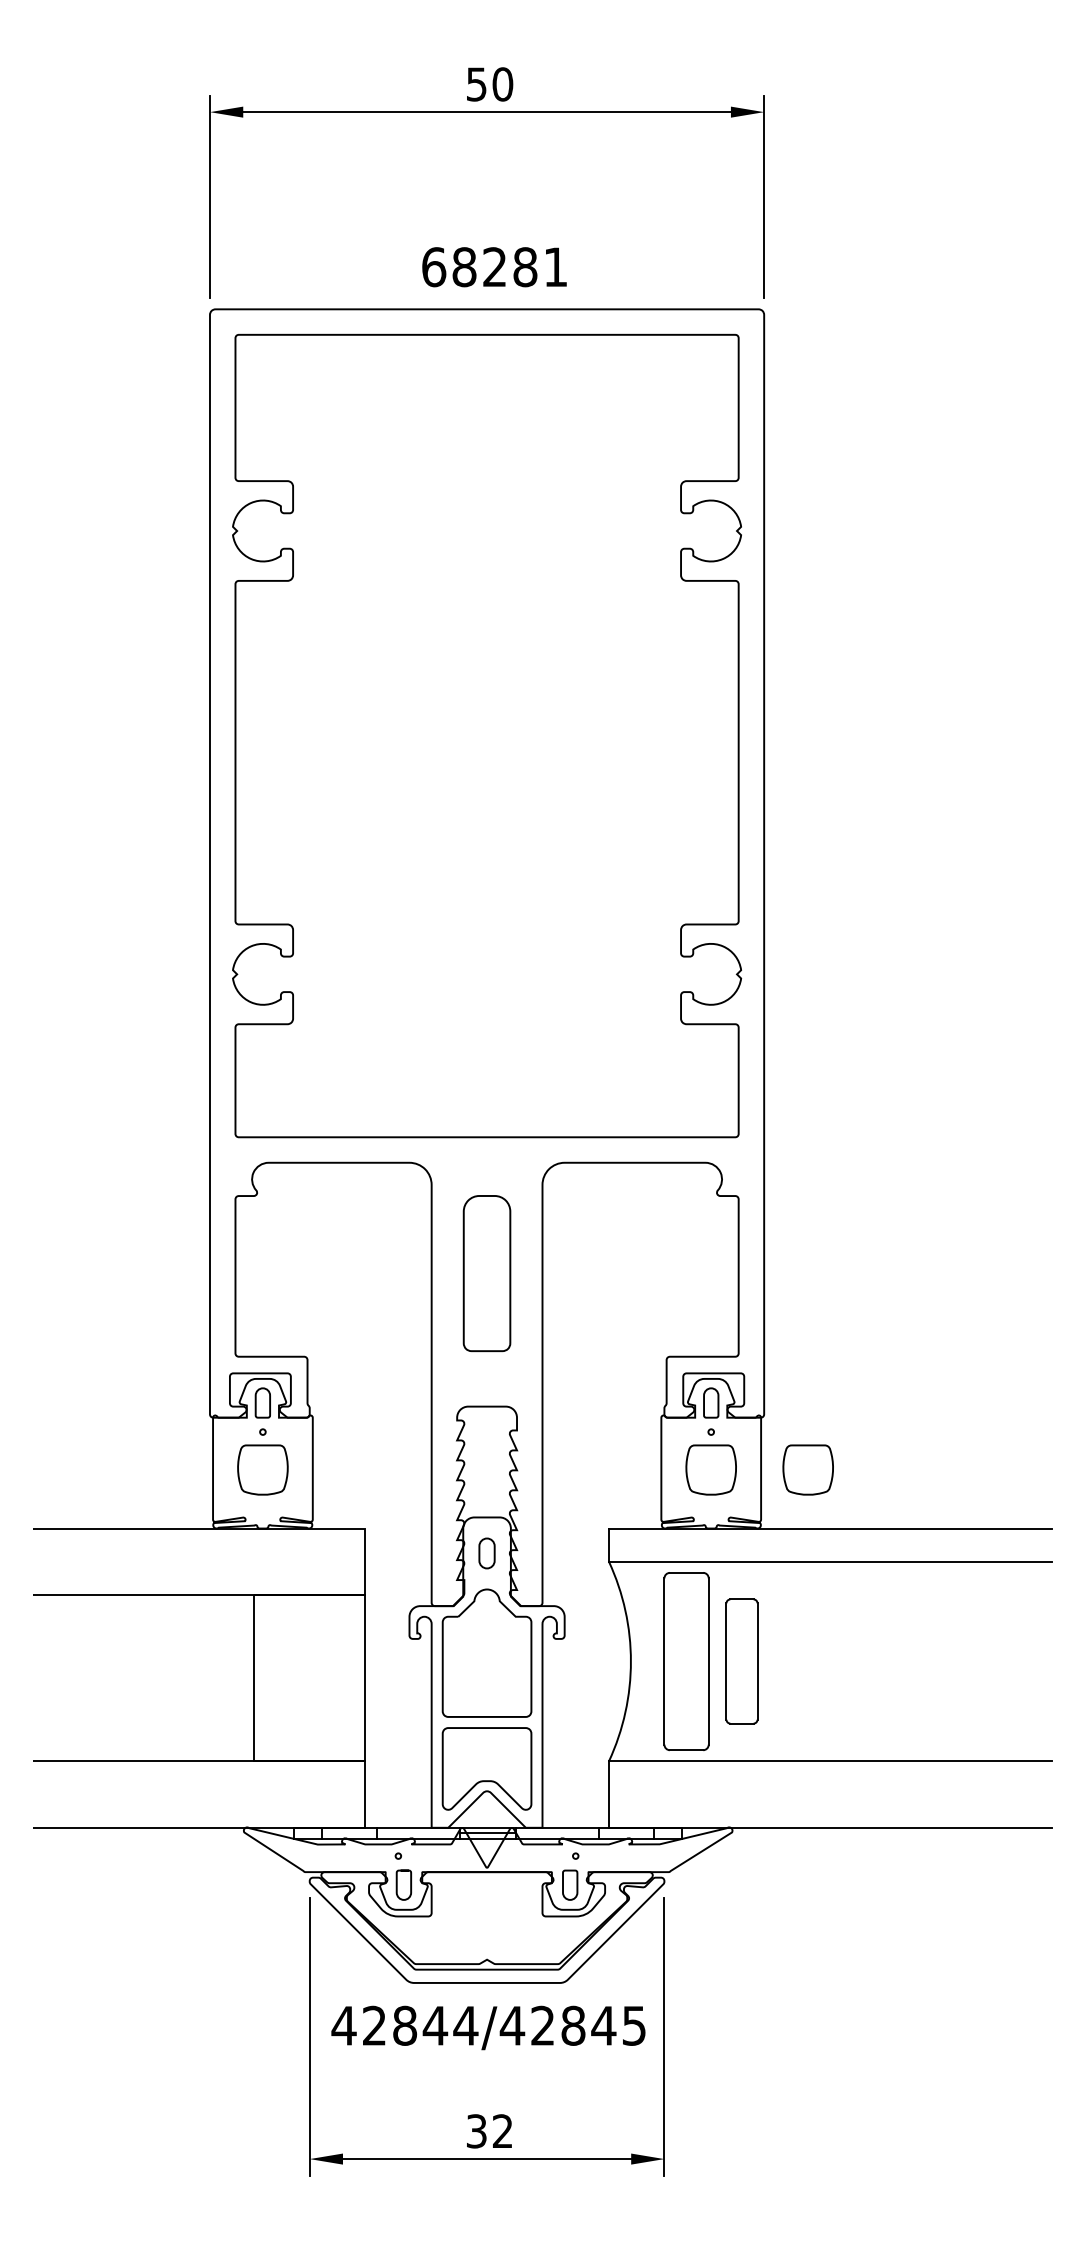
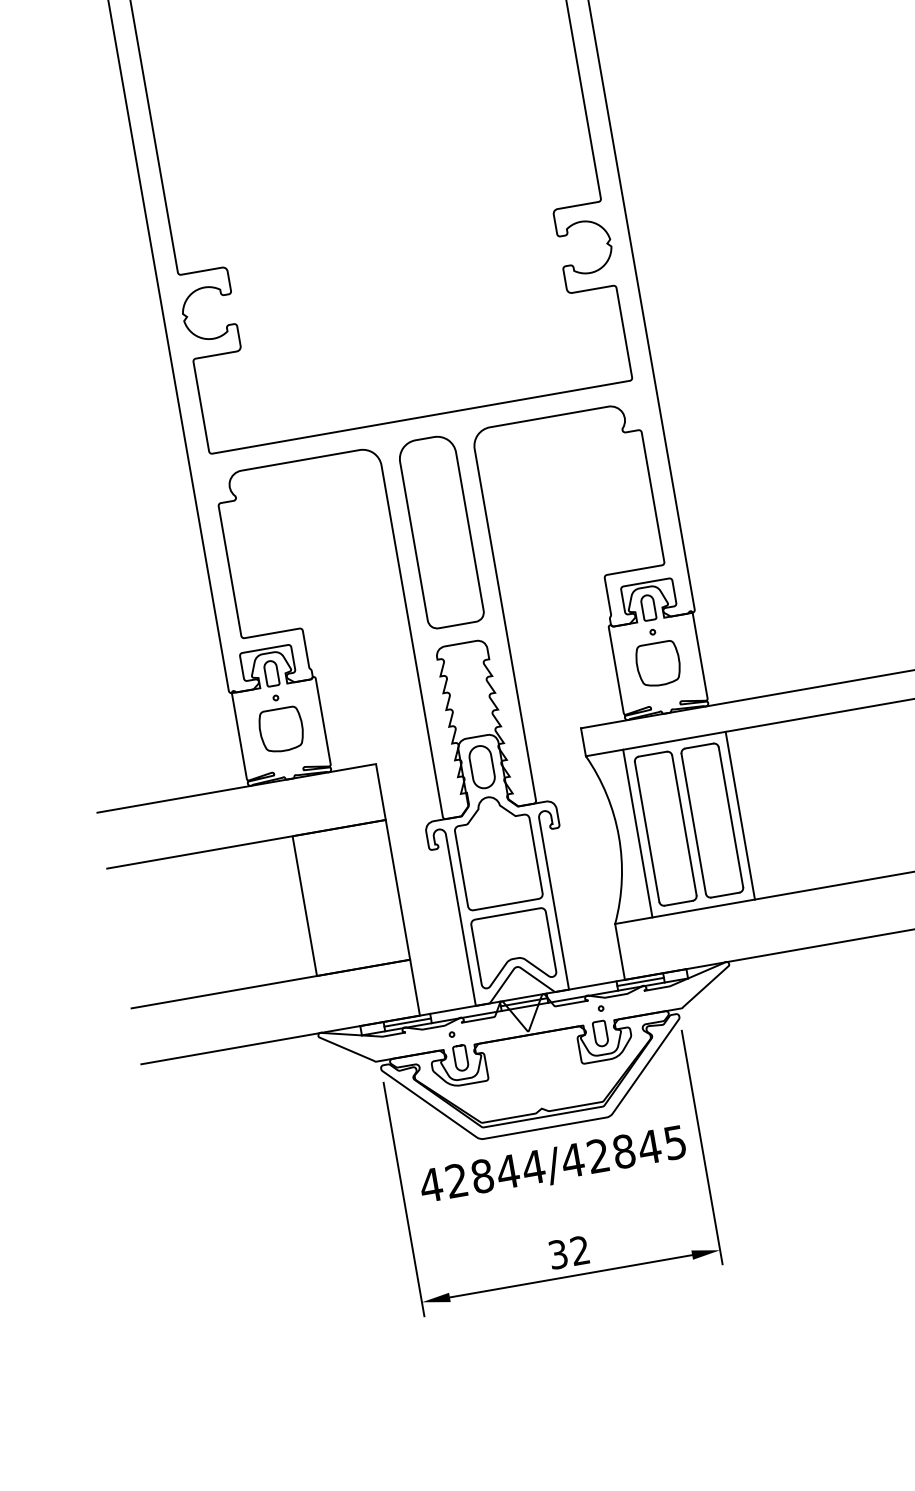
part: (486, 1273) -> (440, 531), size x1.43
part: (807, 1469) -> (739, 649), removed
part: (486, 1553) -> (481, 767), size x1.67
line: (653, 1661) -> (637, 833), added
part: (741, 1661) -> (711, 820), size x1.43
line: (775, 1661) -> (740, 815), added
line: (349, 1833) -> (407, 1022), added
line: (626, 1833) -> (640, 982), added

